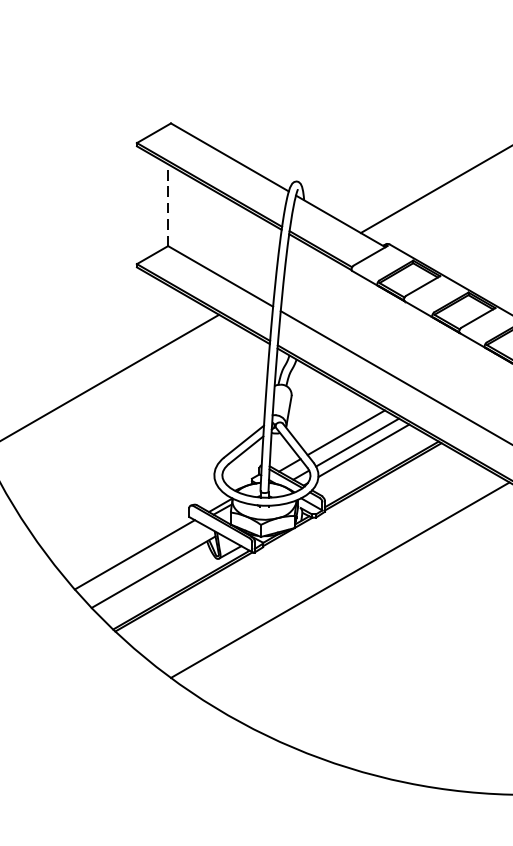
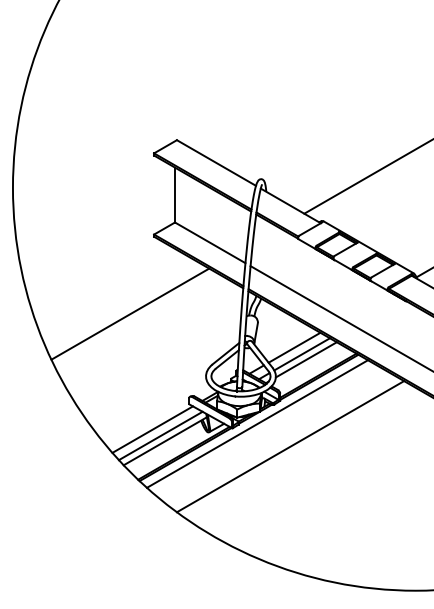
line: (168, 204) -> (175, 194), dashed -> solid
line: (291, 545) -> (257, 423), added
line: (146, 563) -> (160, 435), added

